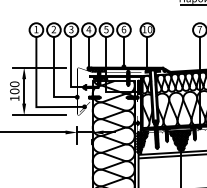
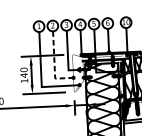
line: (53, 79) -> (54, 64), solid -> dashed
text: (14, 91) -> (24, 75), 100 -> 140

